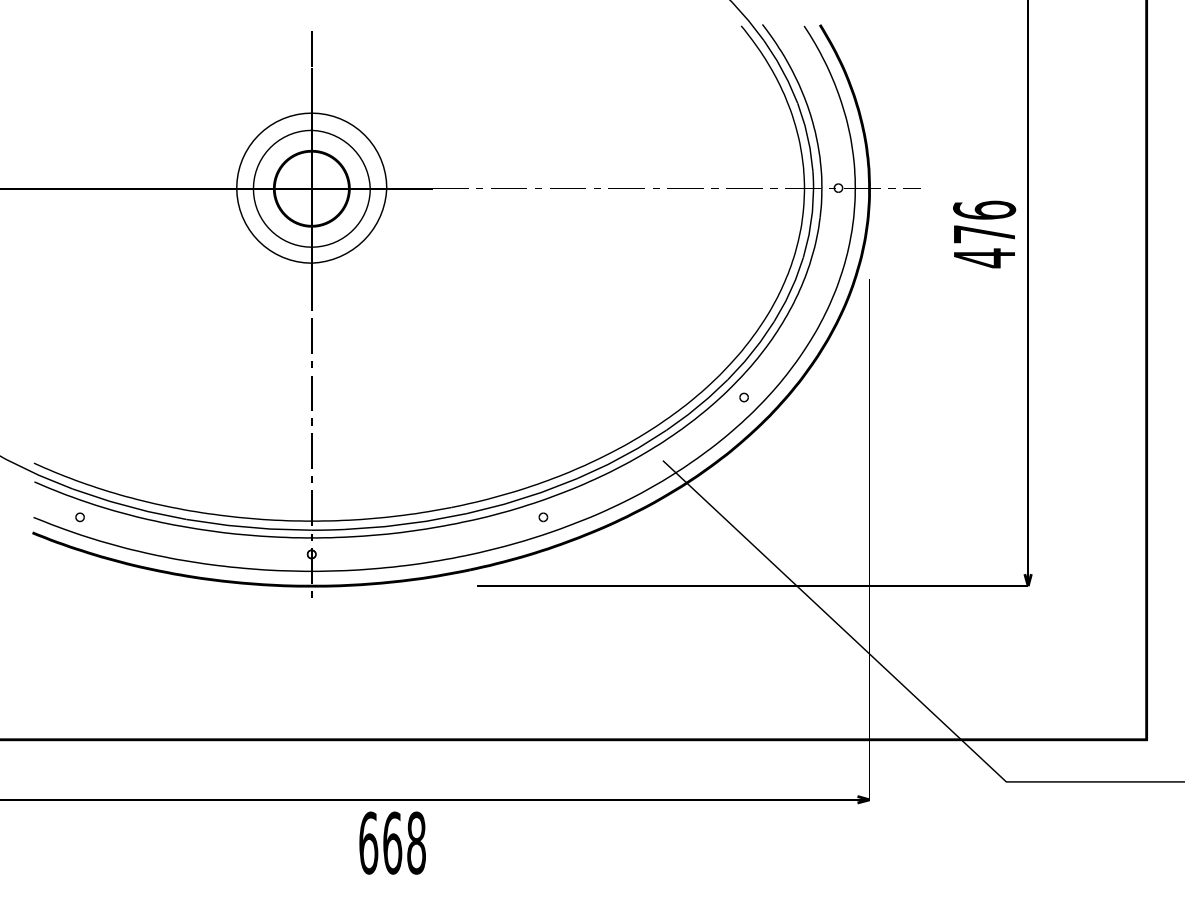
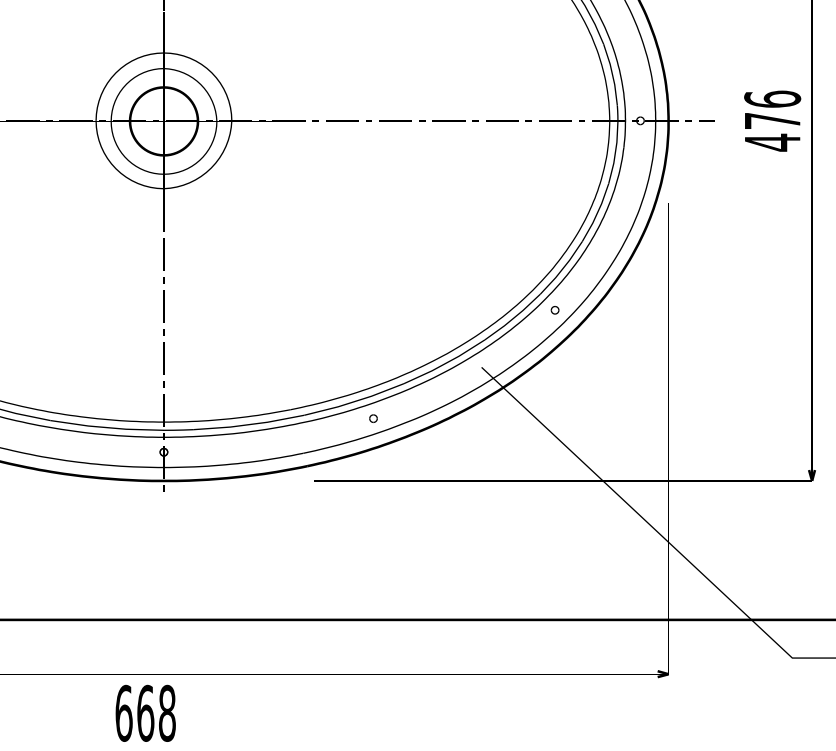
text: (984, 234) -> (772, 121), moved
text: (392, 842) -> (145, 712), moved

